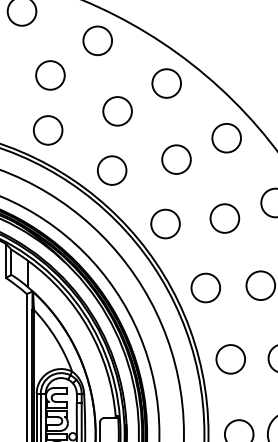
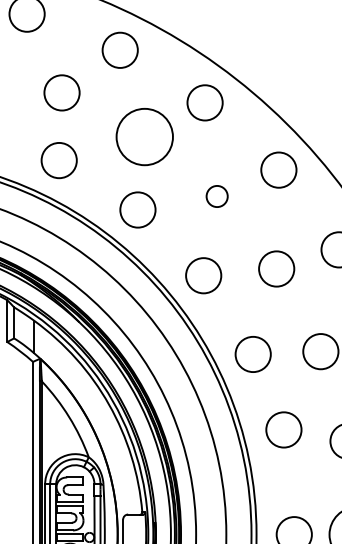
circle: (117, 111) -> (144, 137), size x1.6
circle: (176, 159) -> (217, 196), size x0.6
circle: (230, 359) -> (283, 430), moved

